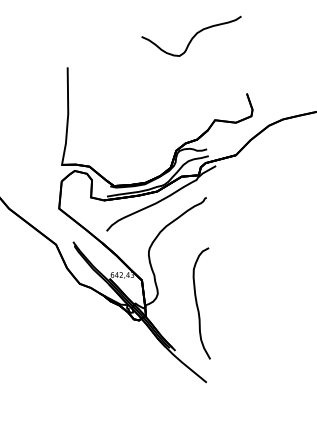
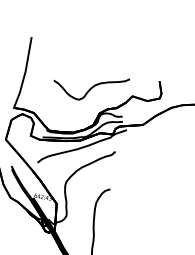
curve: (192, 36) -> (91, 87), moved

